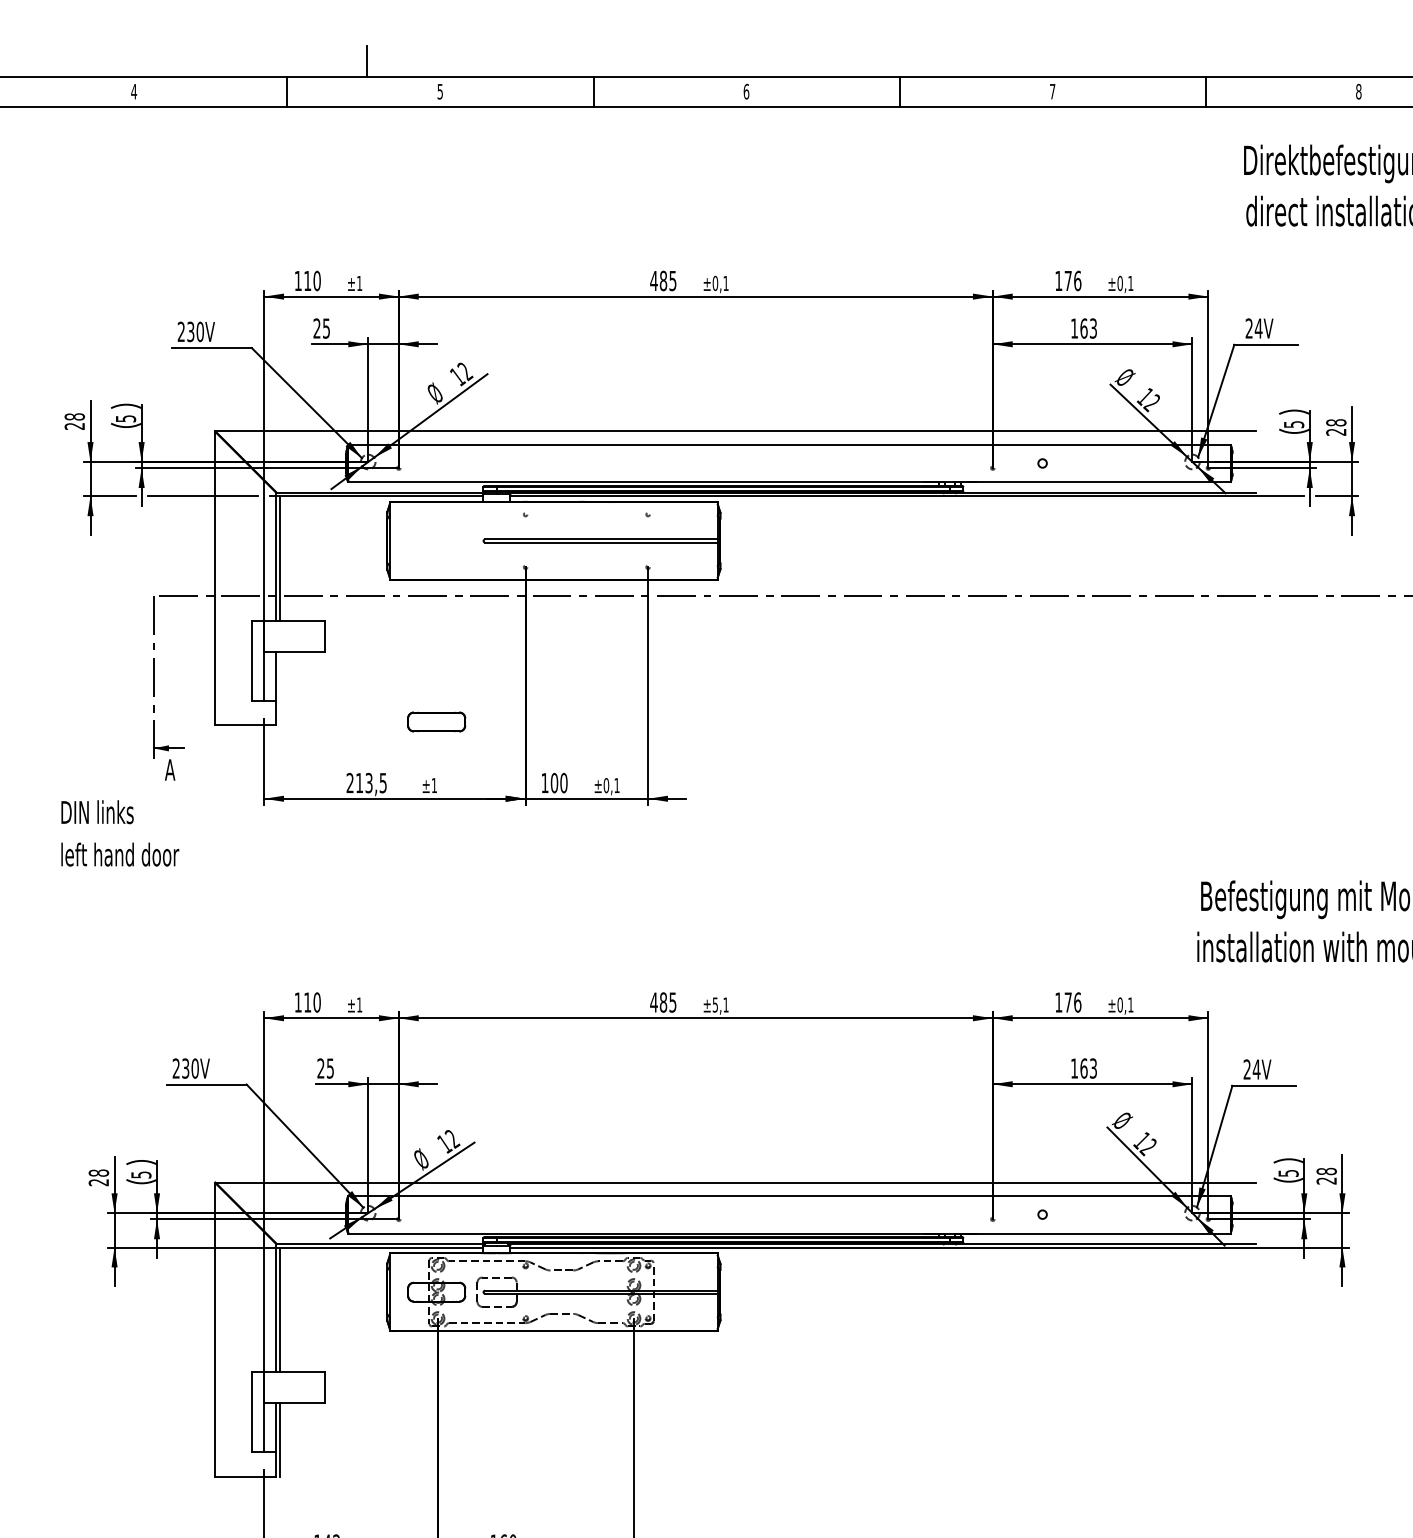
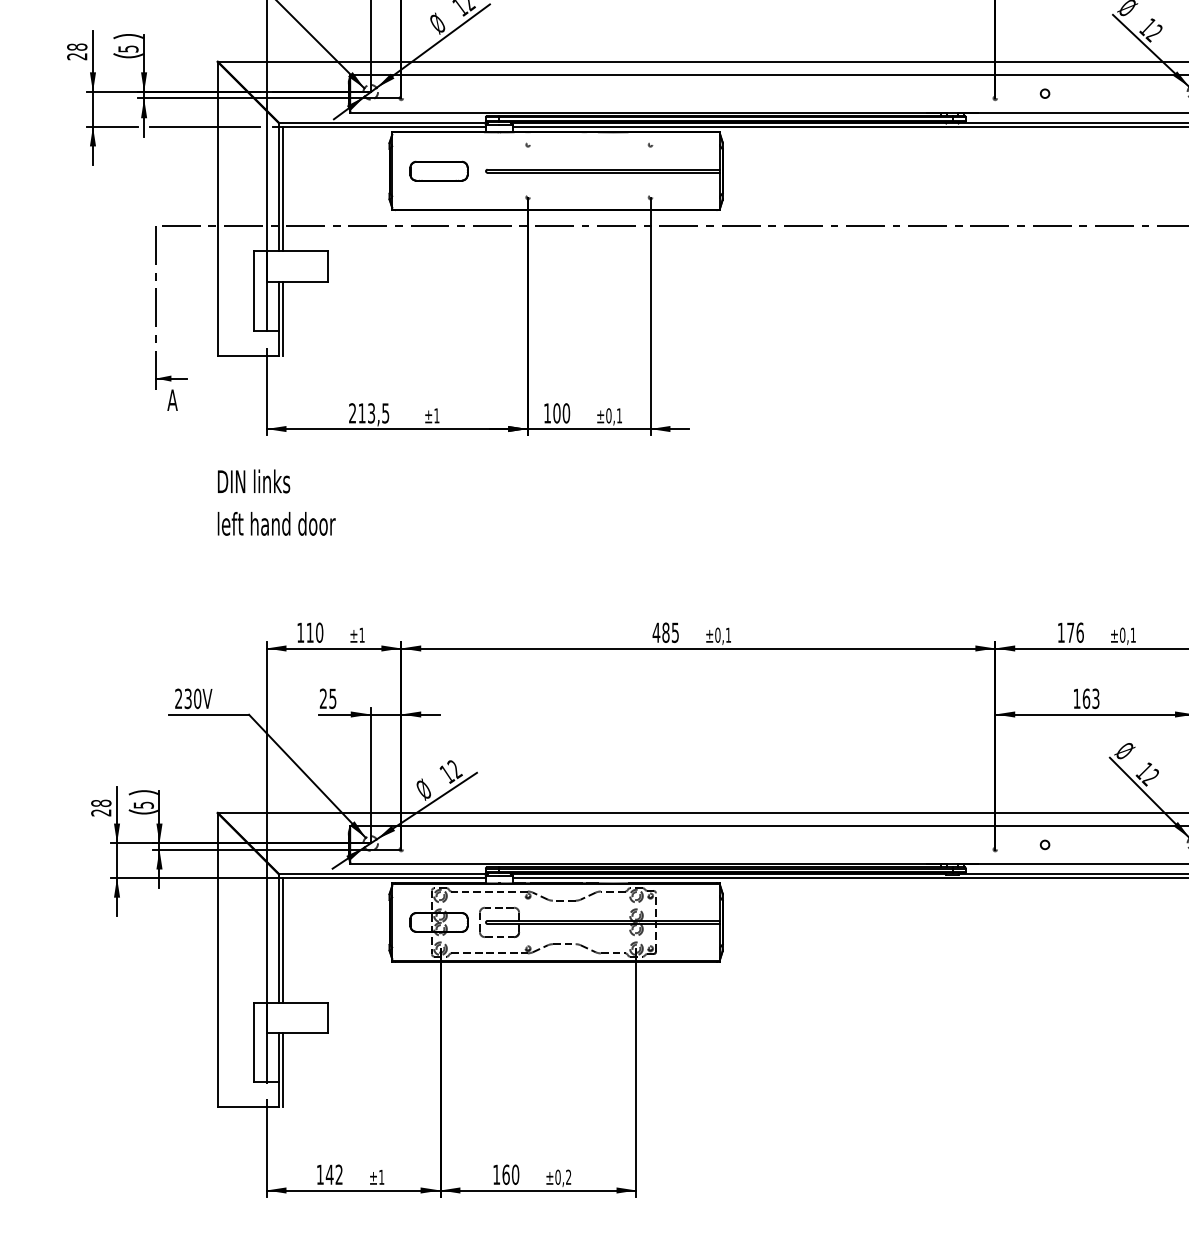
line: (280, 688) -> (282, 318), added
part: (436, 721) -> (438, 170), moved
text: (120, 833) -> (276, 502), moved
text: (715, 1004) -> (717, 634), ±5,1 -> ±0,1

